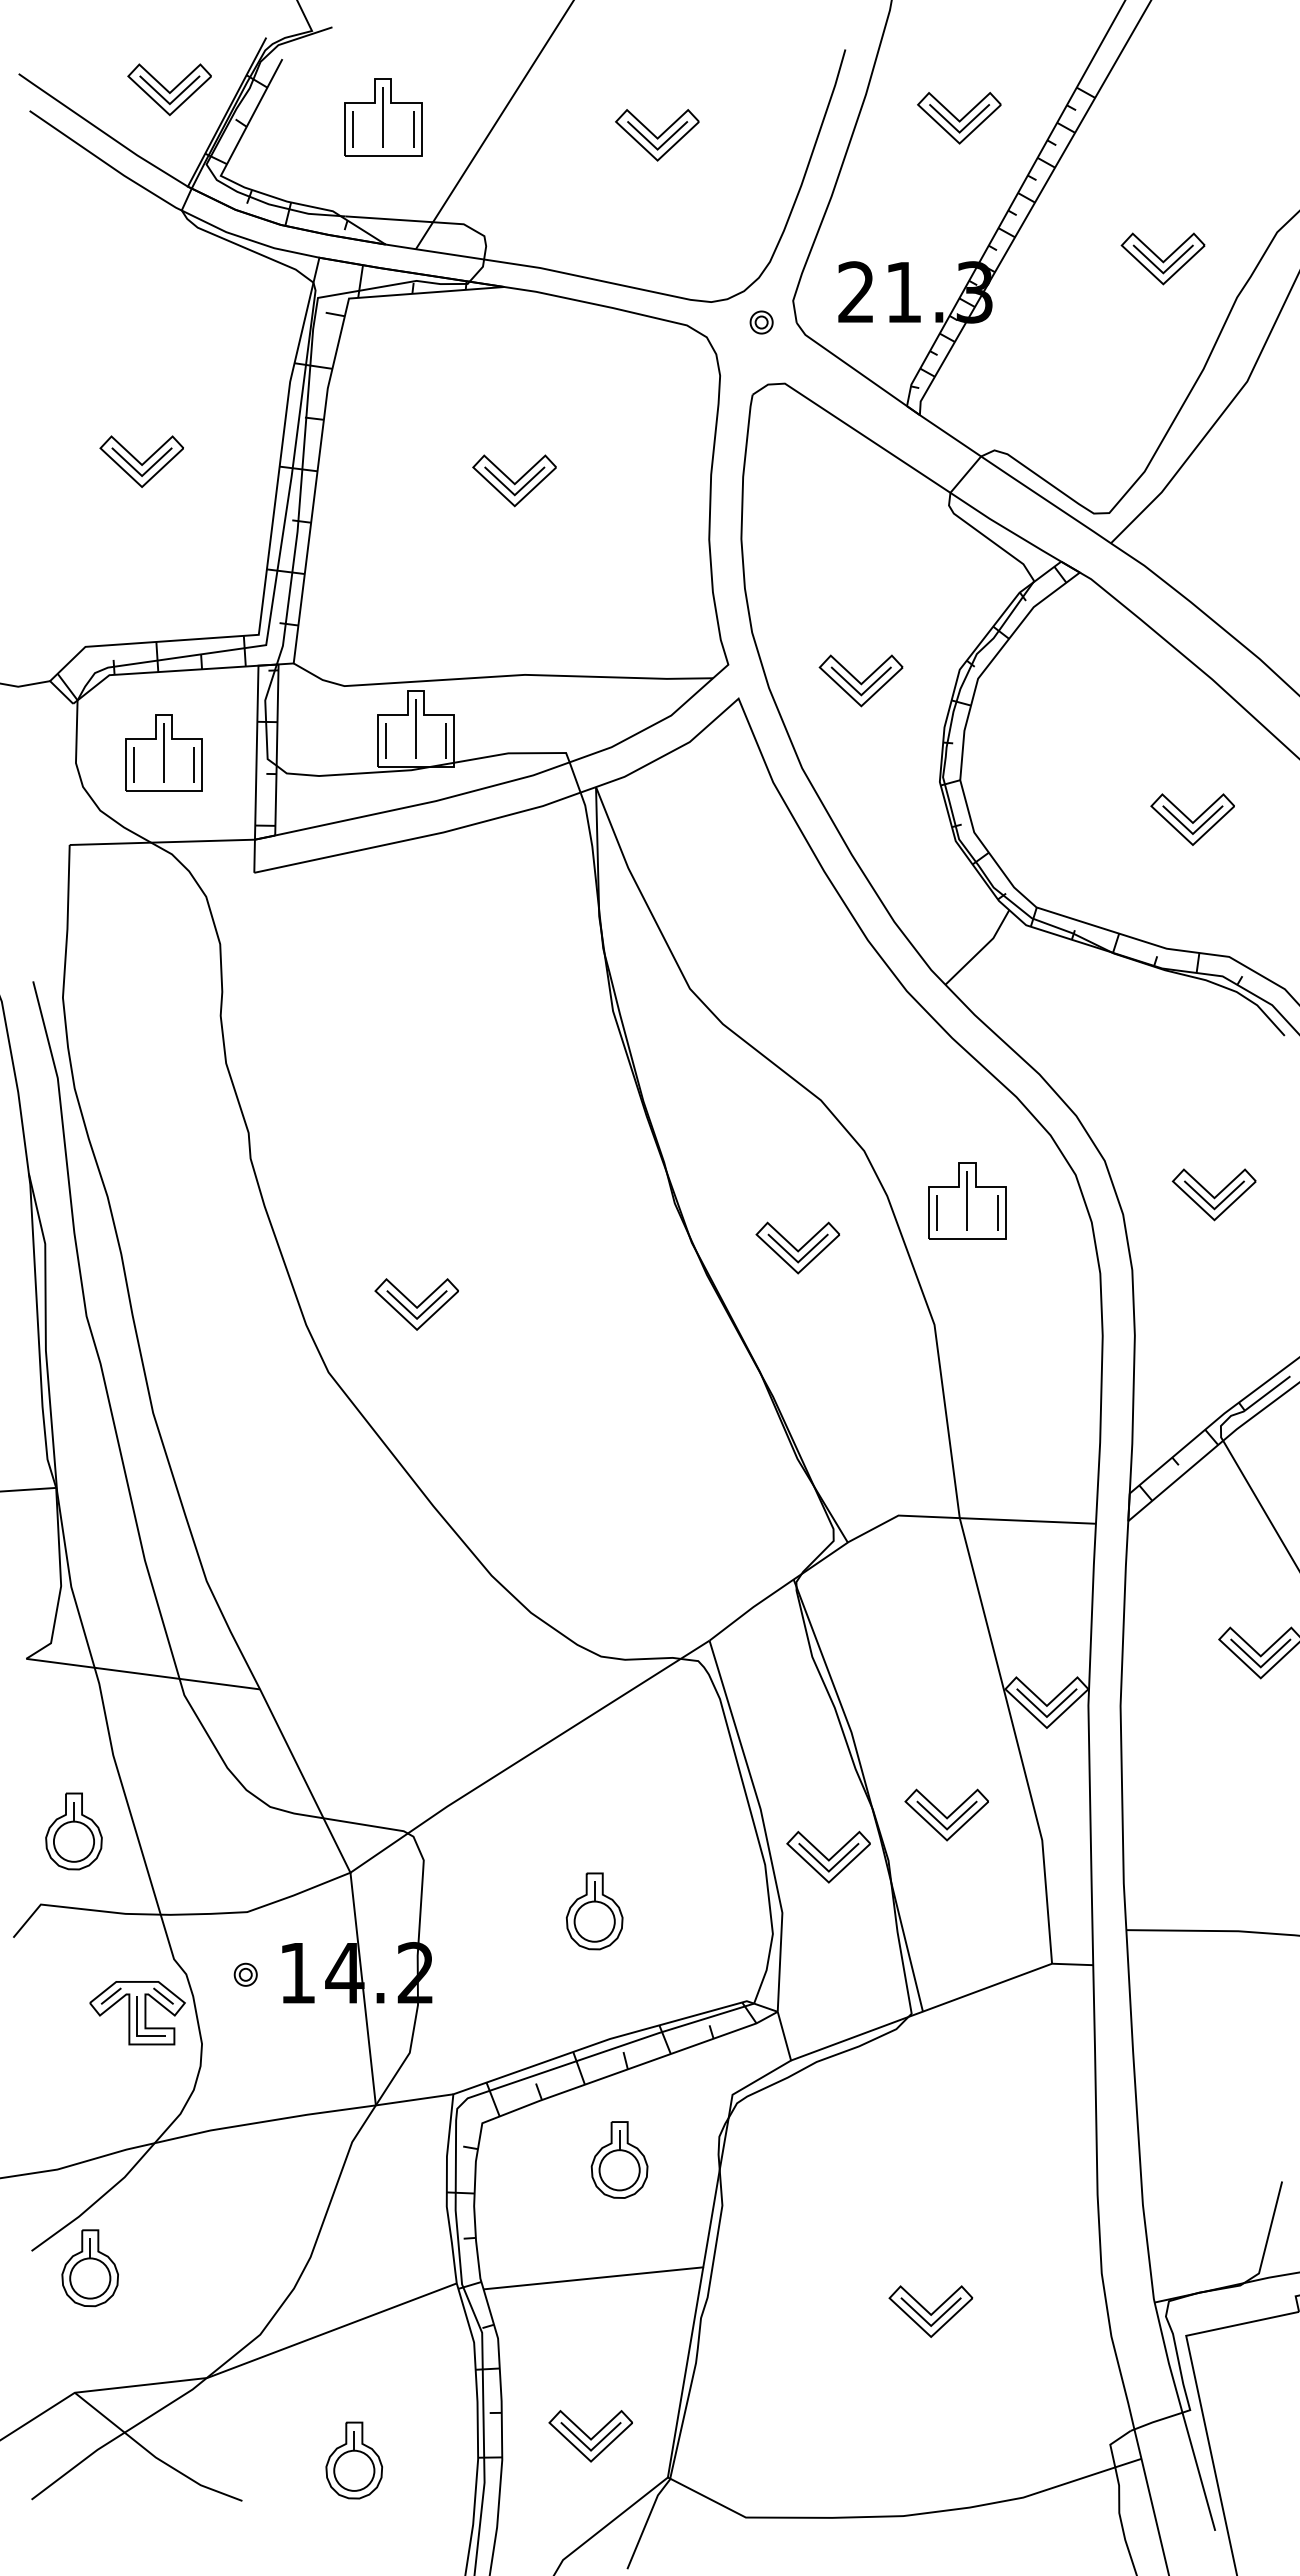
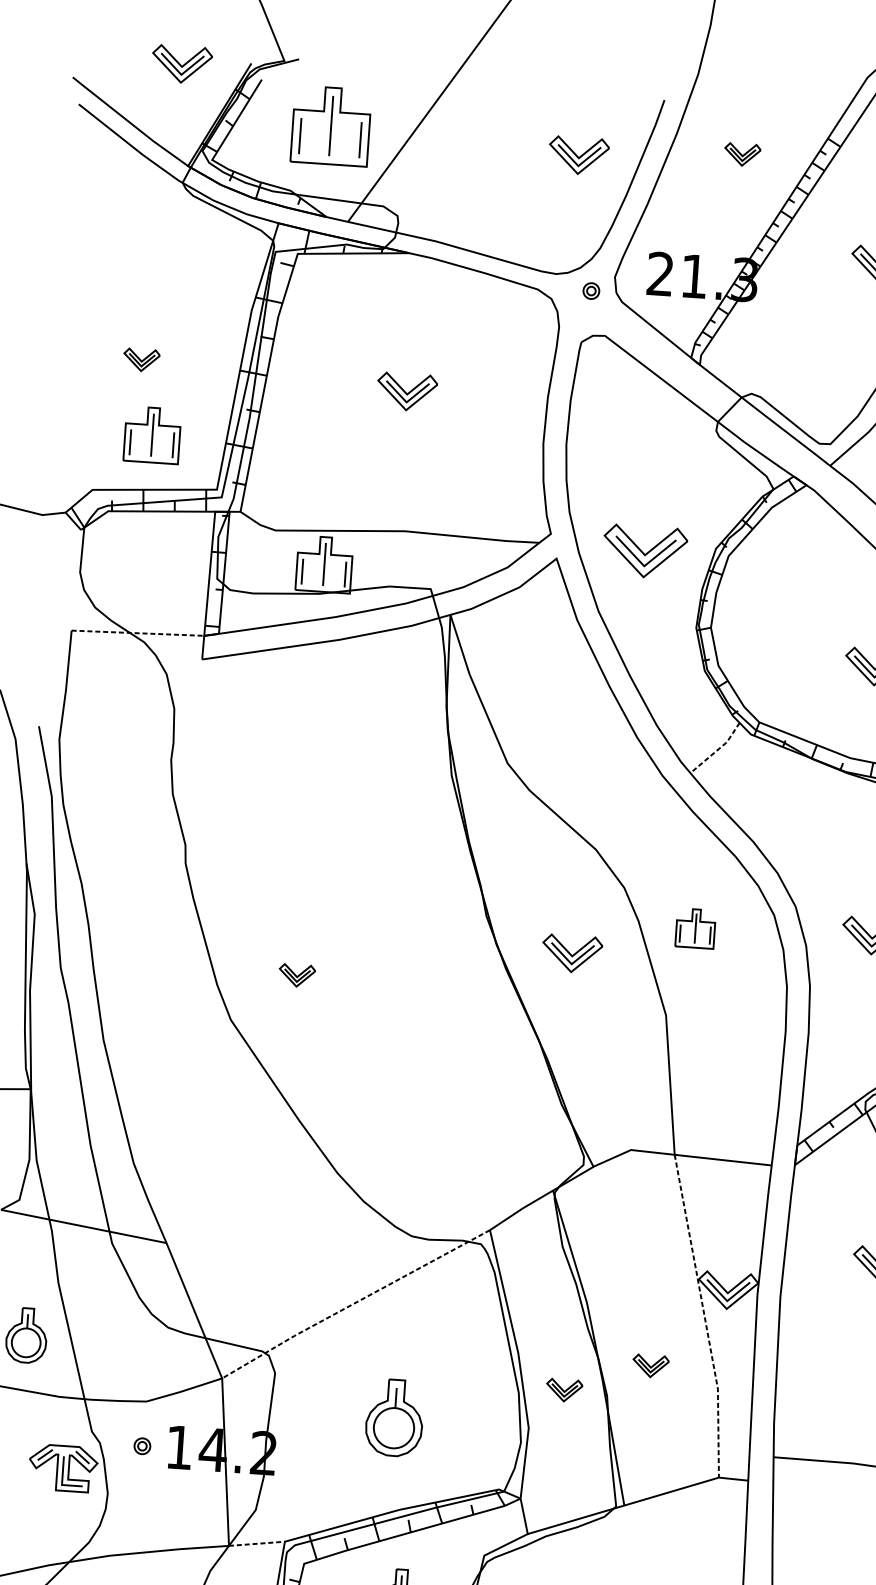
part: (169, 89) -> (181, 64), moved
part: (383, 117) -> (331, 126), size x1.4
part: (959, 118) -> (742, 154), size x0.6
part: (657, 135) -> (578, 156), moved
part: (141, 461) -> (141, 360), size x0.6
part: (860, 680) -> (644, 551), size x1.4
part: (163, 752) -> (152, 434), moved
line: (162, 842) -> (138, 633), solid -> dashed
line: (981, 950) -> (717, 750), solid -> dashed
part: (967, 1200) -> (695, 928), size x0.7
part: (416, 1304) -> (297, 975), size x0.6
line: (1016, 1738) -> (704, 1314), solid -> dashed
line: (528, 1755) -> (355, 1303), solid -> dashed
part: (946, 1814) -> (650, 1365), size x0.6
part: (828, 1856) -> (564, 1390), size x0.6
part: (594, 1911) -> (394, 1418), size x1.4
line: (415, 2099) -> (257, 1543), solid -> dashed

